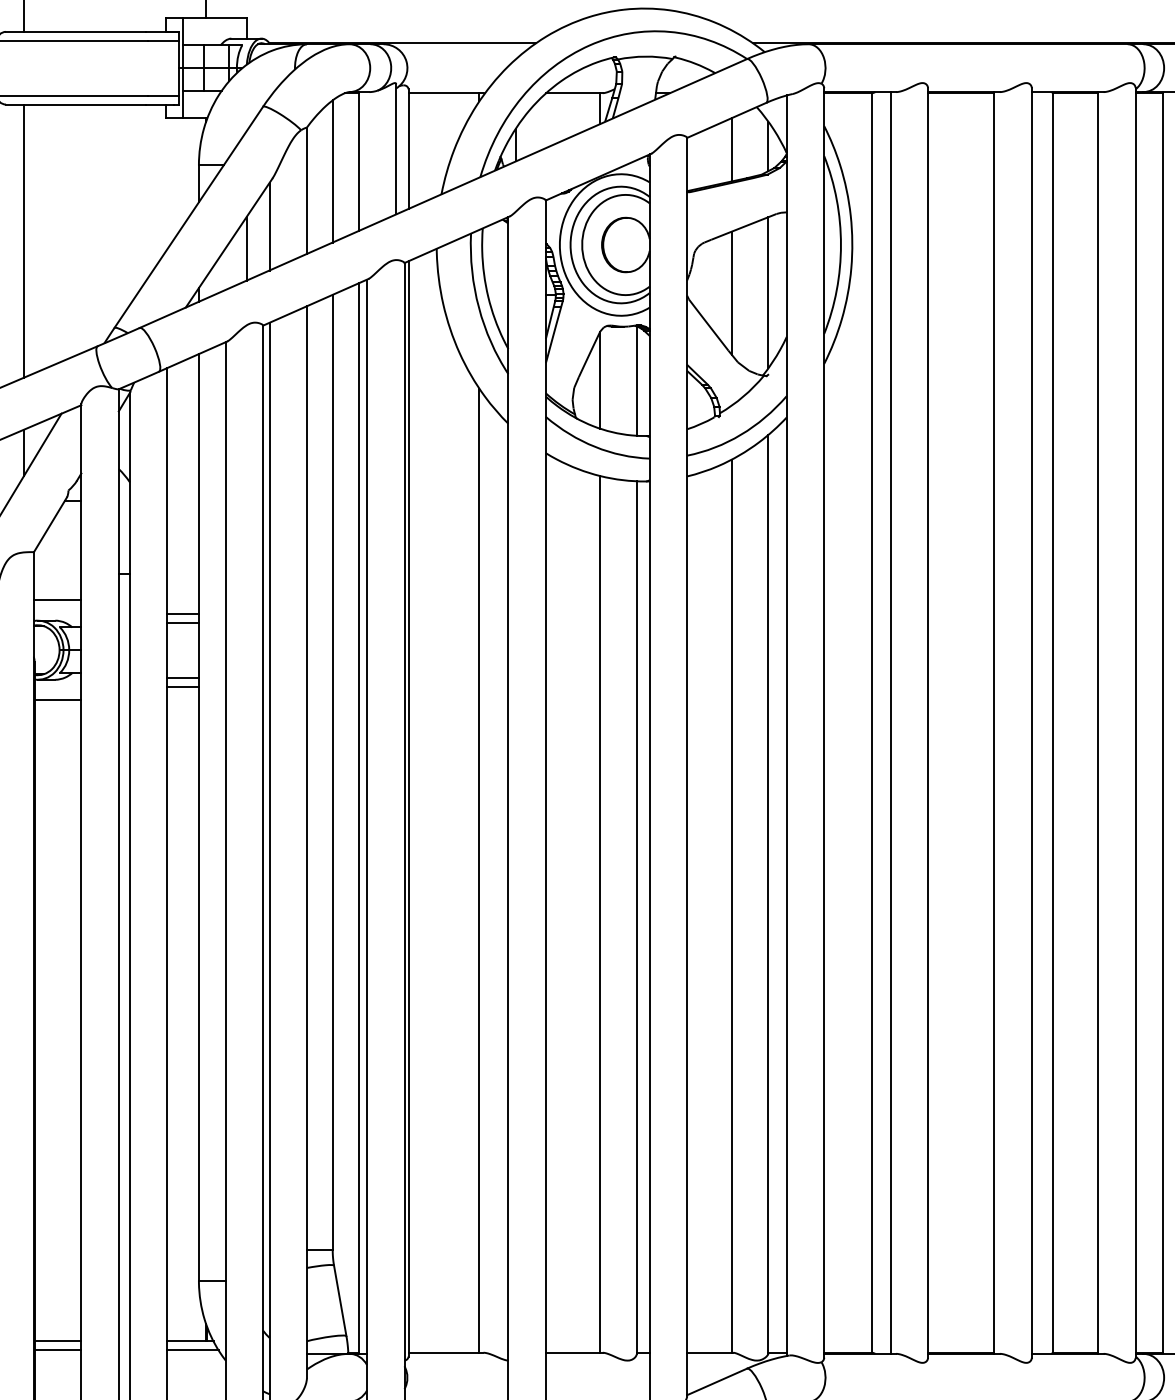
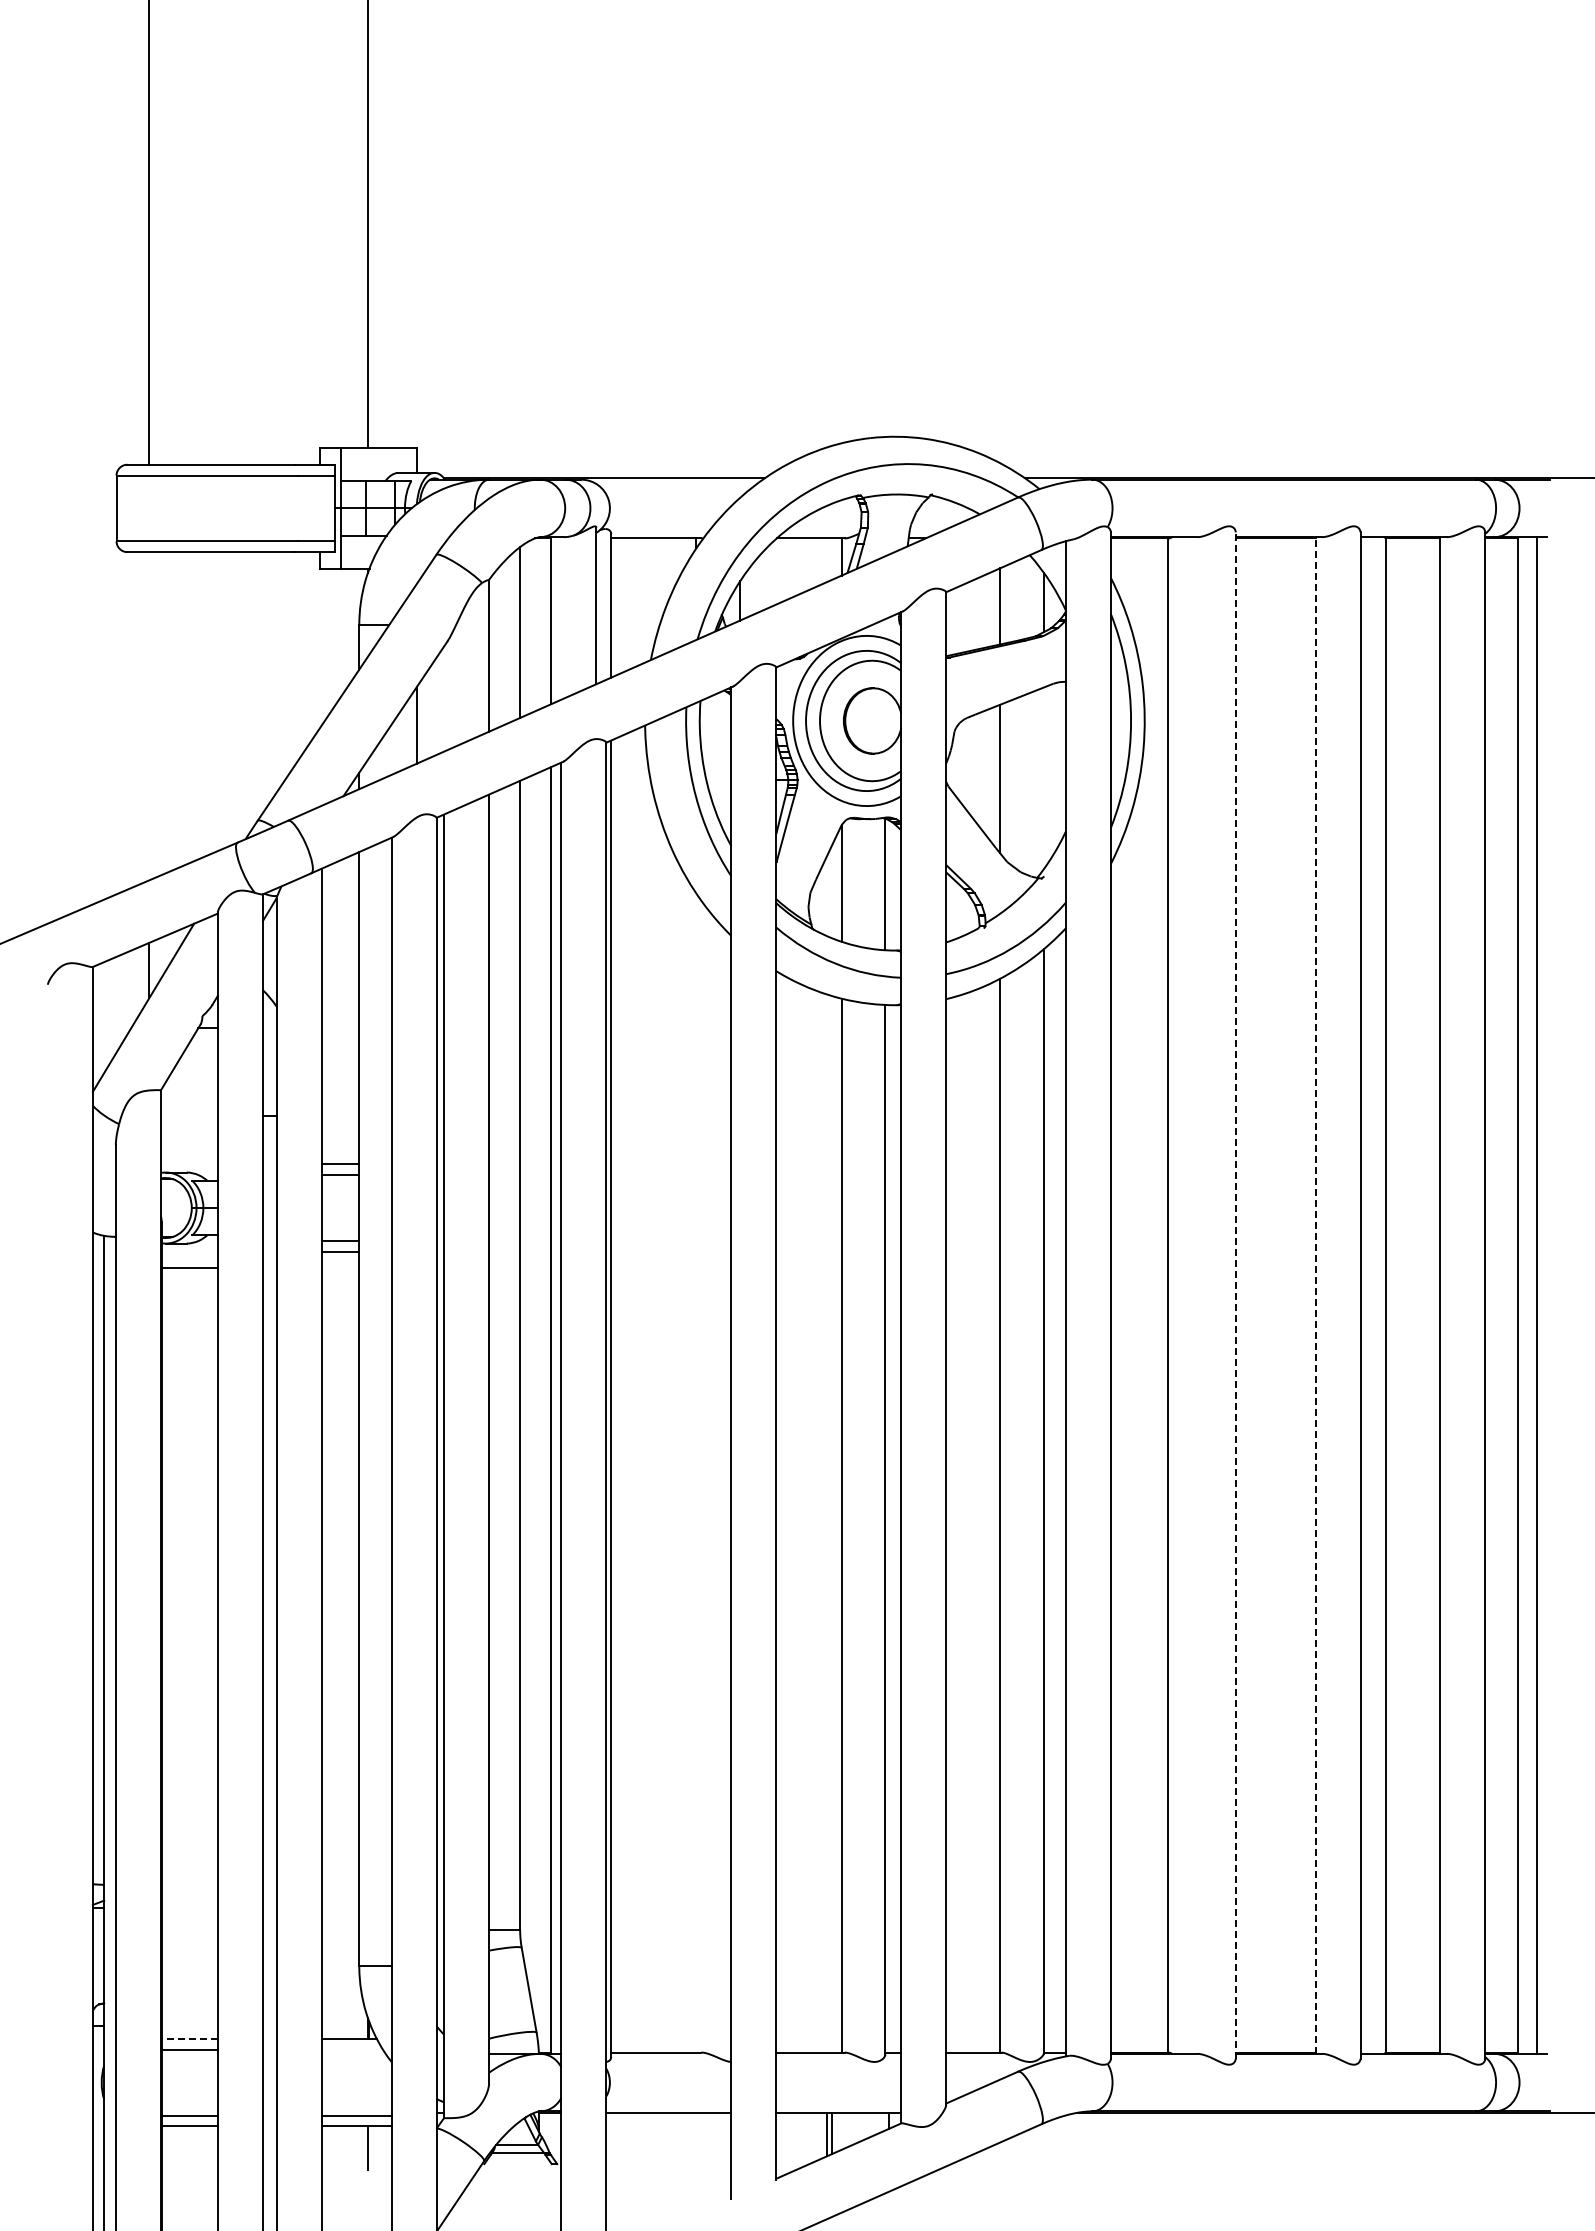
line: (269, 226) -> (444, 698), removed
line: (24, 241) -> (149, 716), removed
line: (768, 292) -> (1043, 778), removed
line: (56, 599) -> (188, 1147), removed
line: (890, 722) -> (1190, 1295), removed
line: (927, 722) -> (1235, 1295), solid -> dashed
line: (994, 722) -> (1315, 1295), solid -> dashed
line: (479, 870) -> (696, 1472), removed
line: (57, 1341) -> (189, 2038), solid -> dashed
line: (192, 1350) -> (351, 2049), removed

